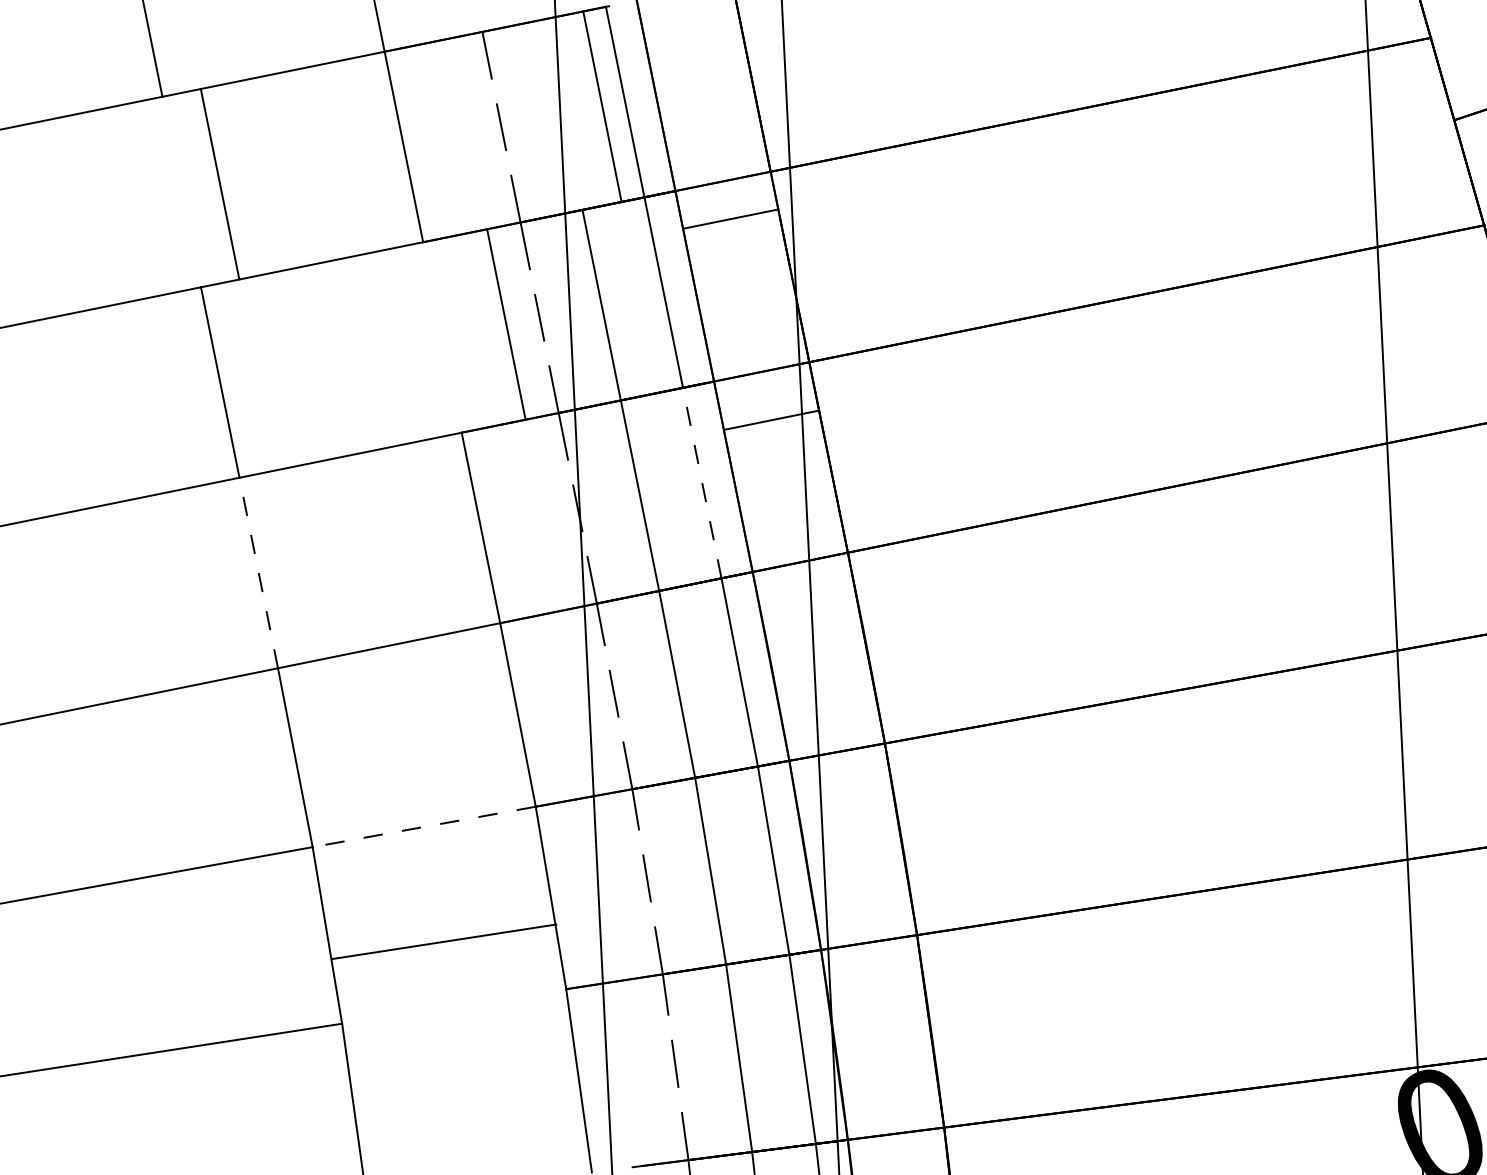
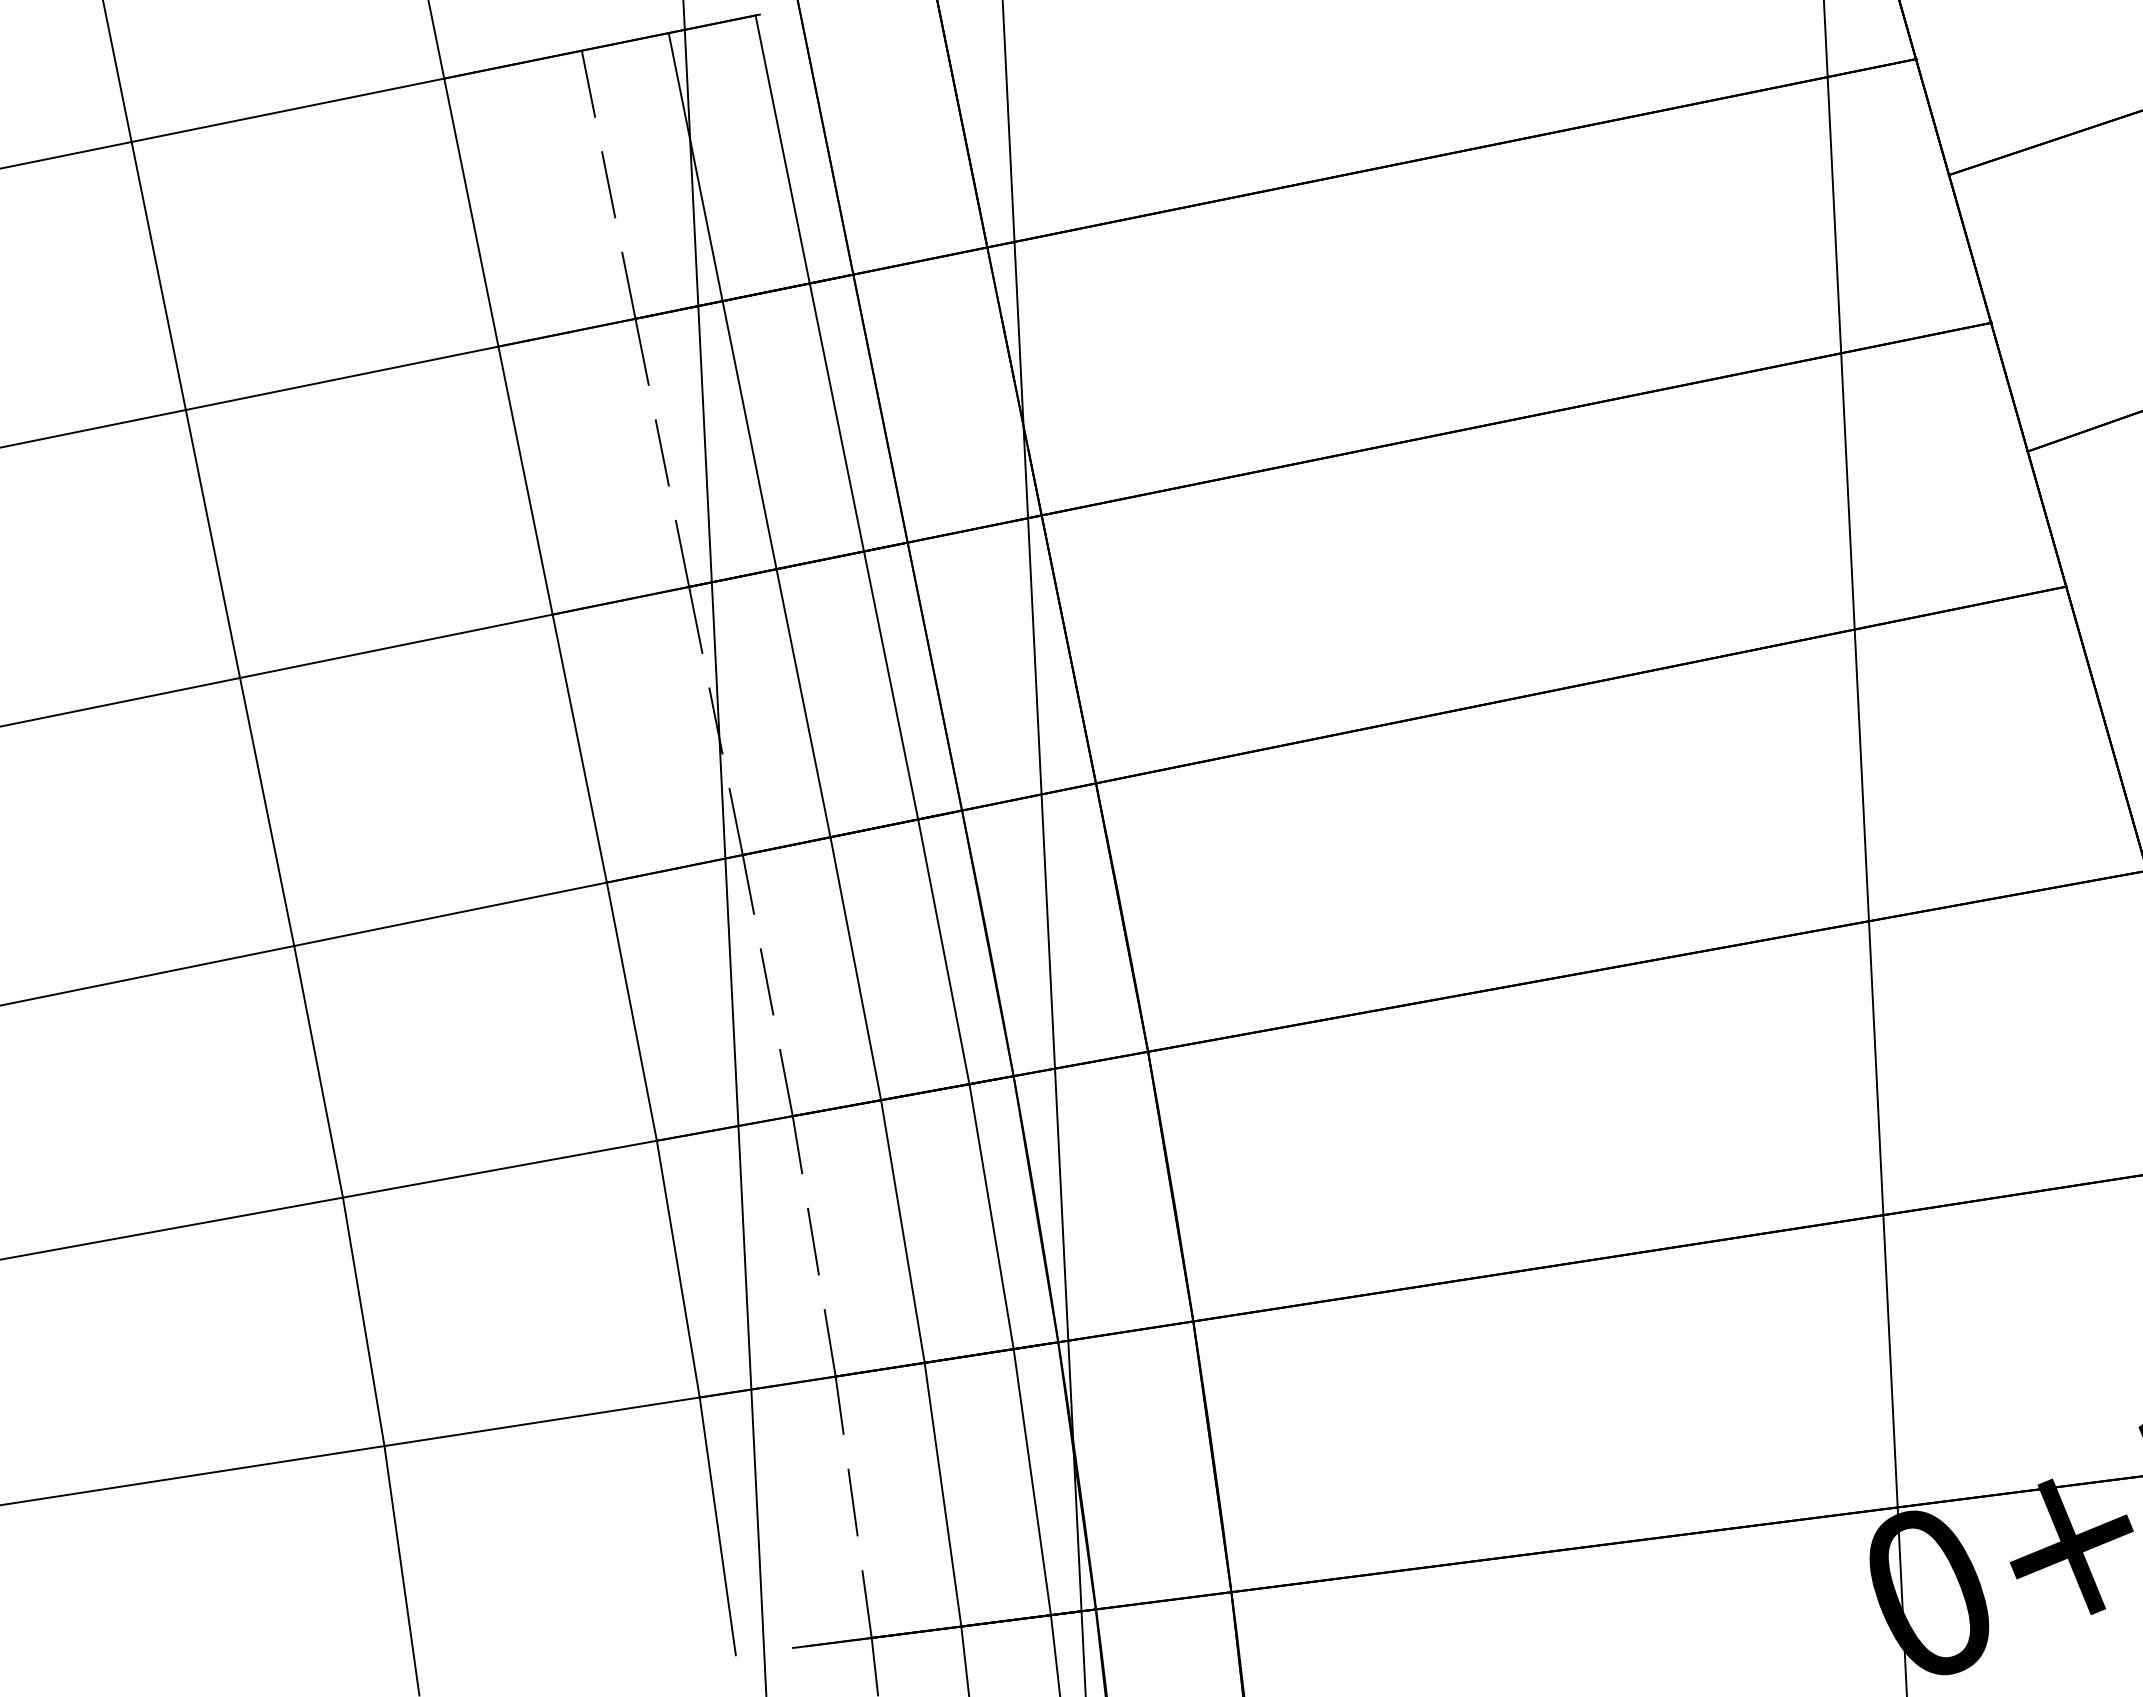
line: (602, 107) -> (695, 167), moved
line: (219, 184) -> (158, 276), moved
line: (730, 218) -> (920, 260), moved
line: (506, 324) -> (525, 480), moved
line: (771, 419) -> (974, 528), moved
line: (702, 483) -> (891, 685), dashed -> solid
line: (259, 573) -> (267, 812), dashed -> solid
line: (423, 827) -> (499, 1169), dashed -> solid
line: (443, 941) -> (541, 1421), moved

